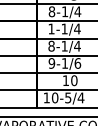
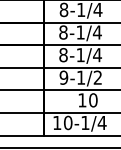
text: (51, 28) -> (63, 31), 1-1/4 -> 8-1/4
text: (77, 63) -> (97, 77), 9-1/6 -> 9-1/2
text: (68, 97) -> (85, 122), 10-5/4 -> 10-1/4

